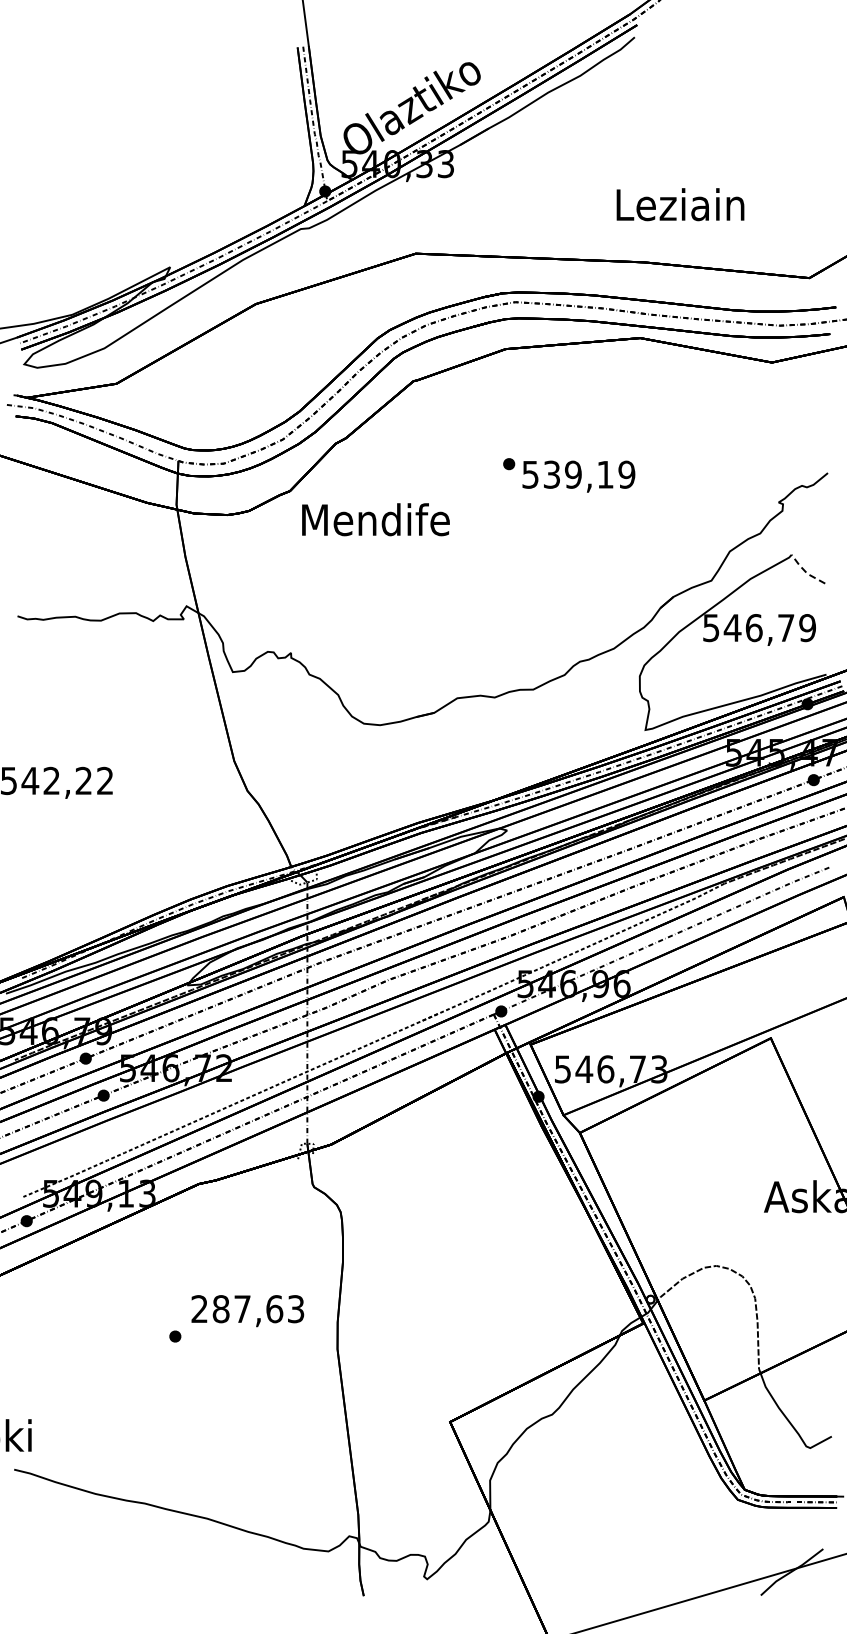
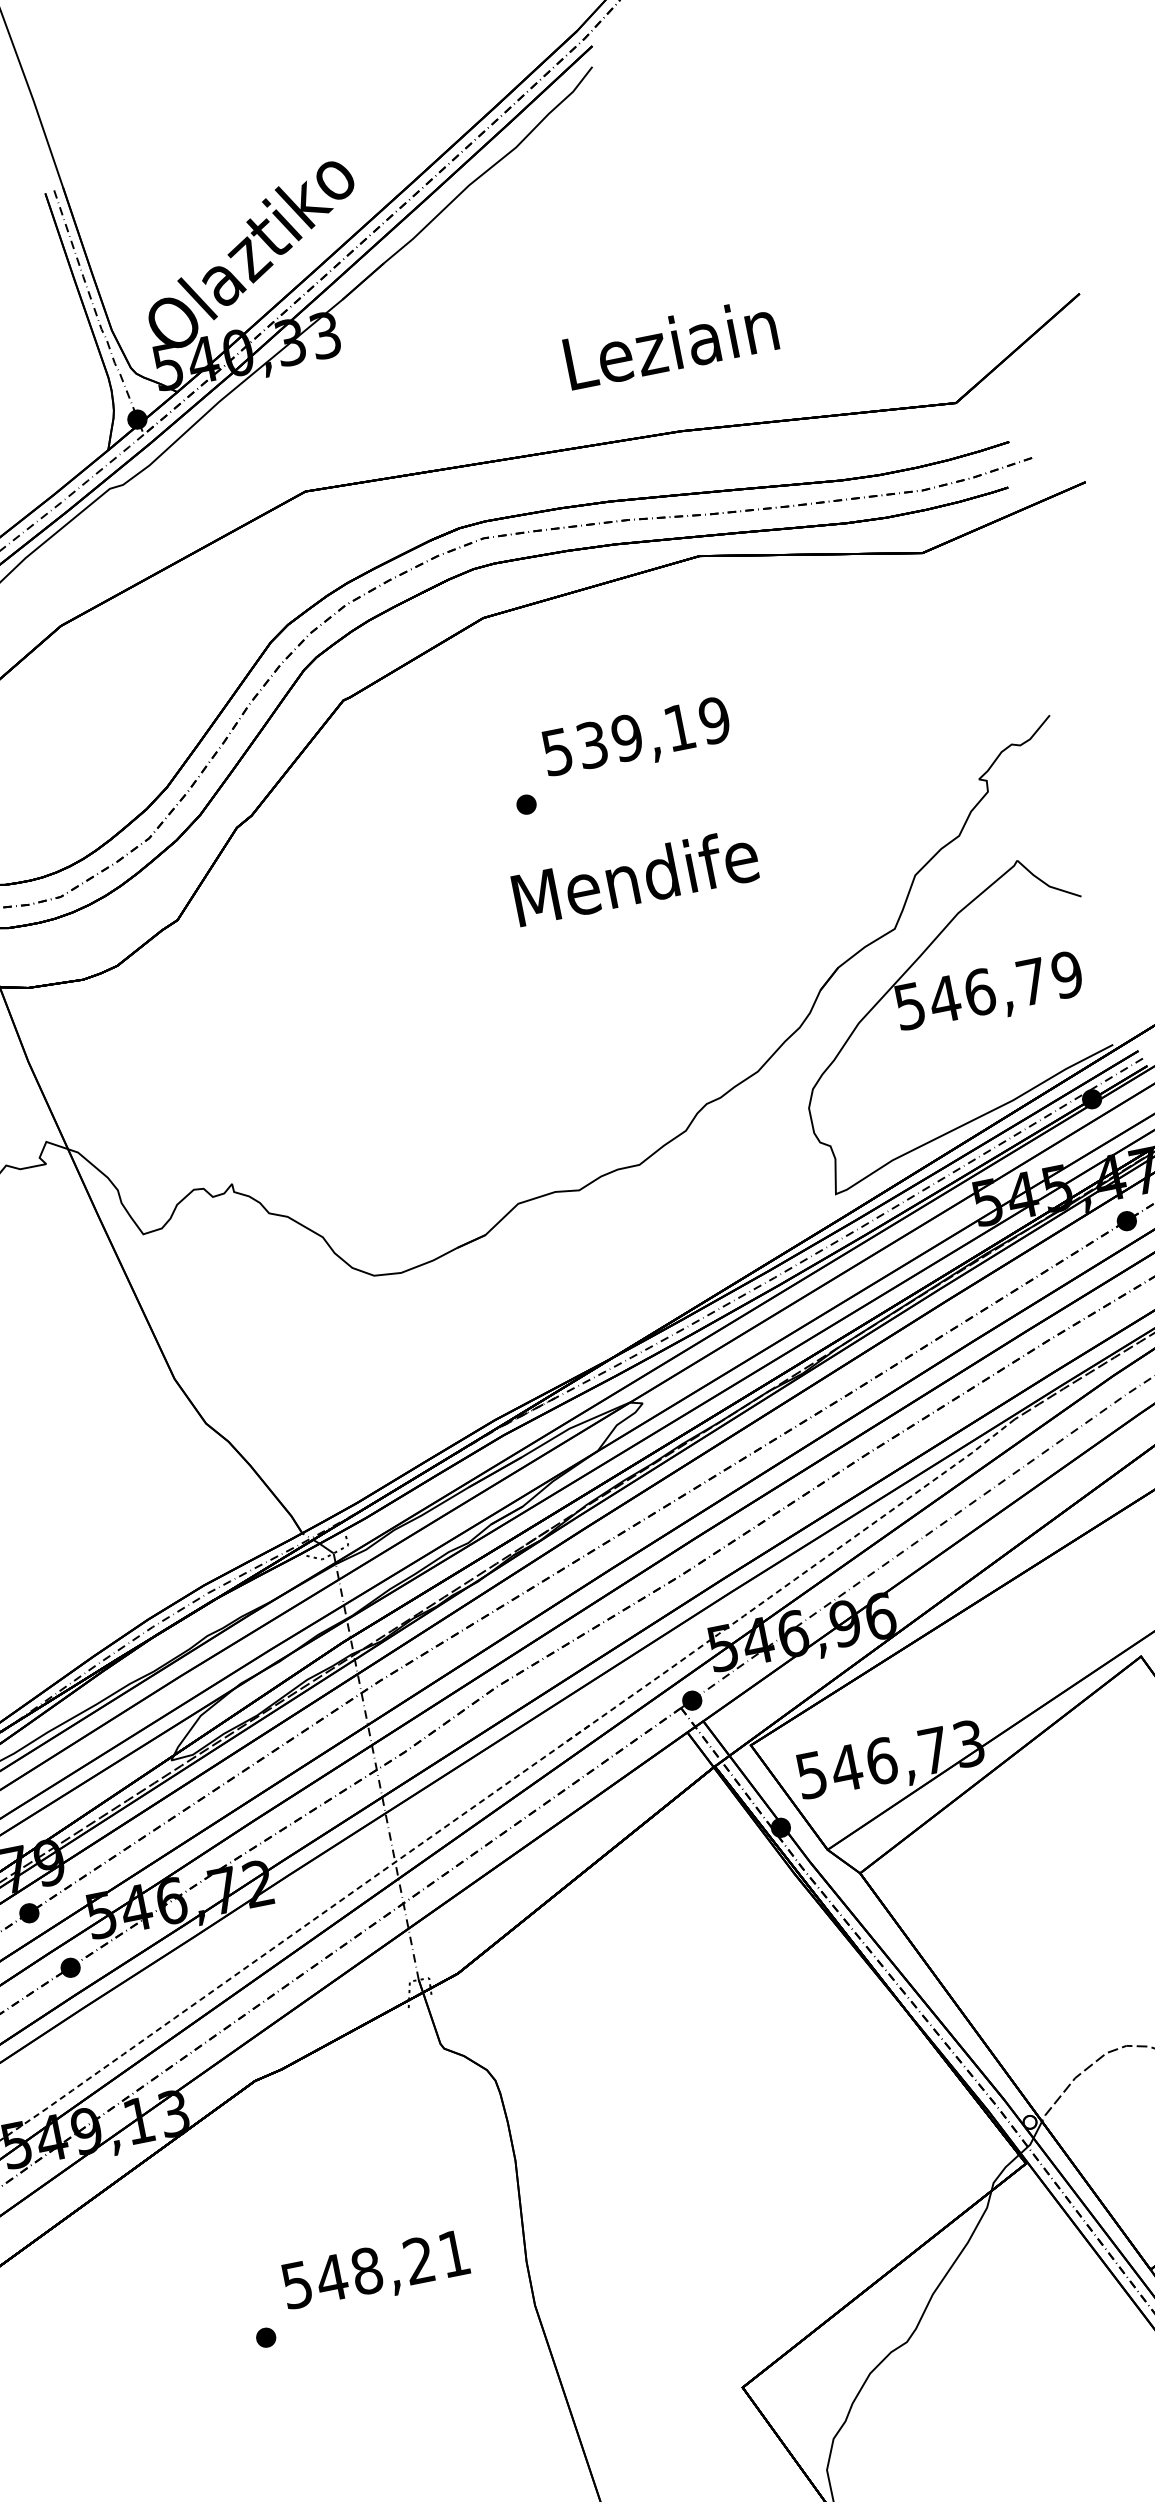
text: (680, 204) -> (670, 343), moved
text: (578, 476) -> (636, 739), moved
text: (375, 519) -> (634, 876), moved
line: (805, 571) -> (1045, 883), dashed -> solid
text: (247, 1309) -> (375, 2270), 287,63 -> 548,21

